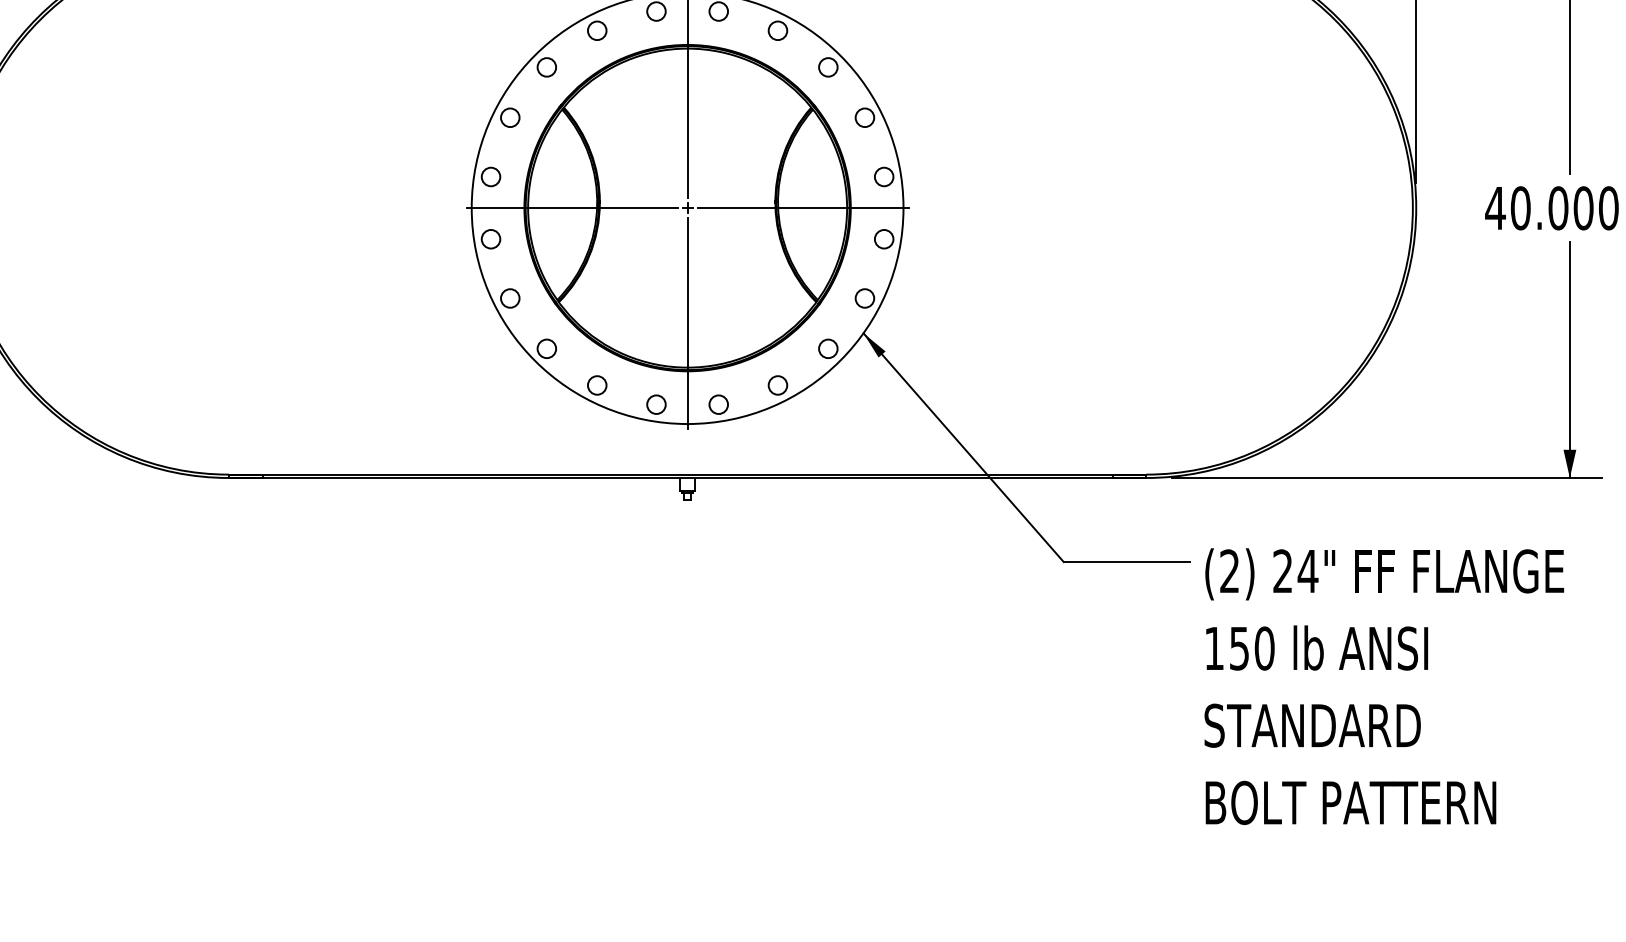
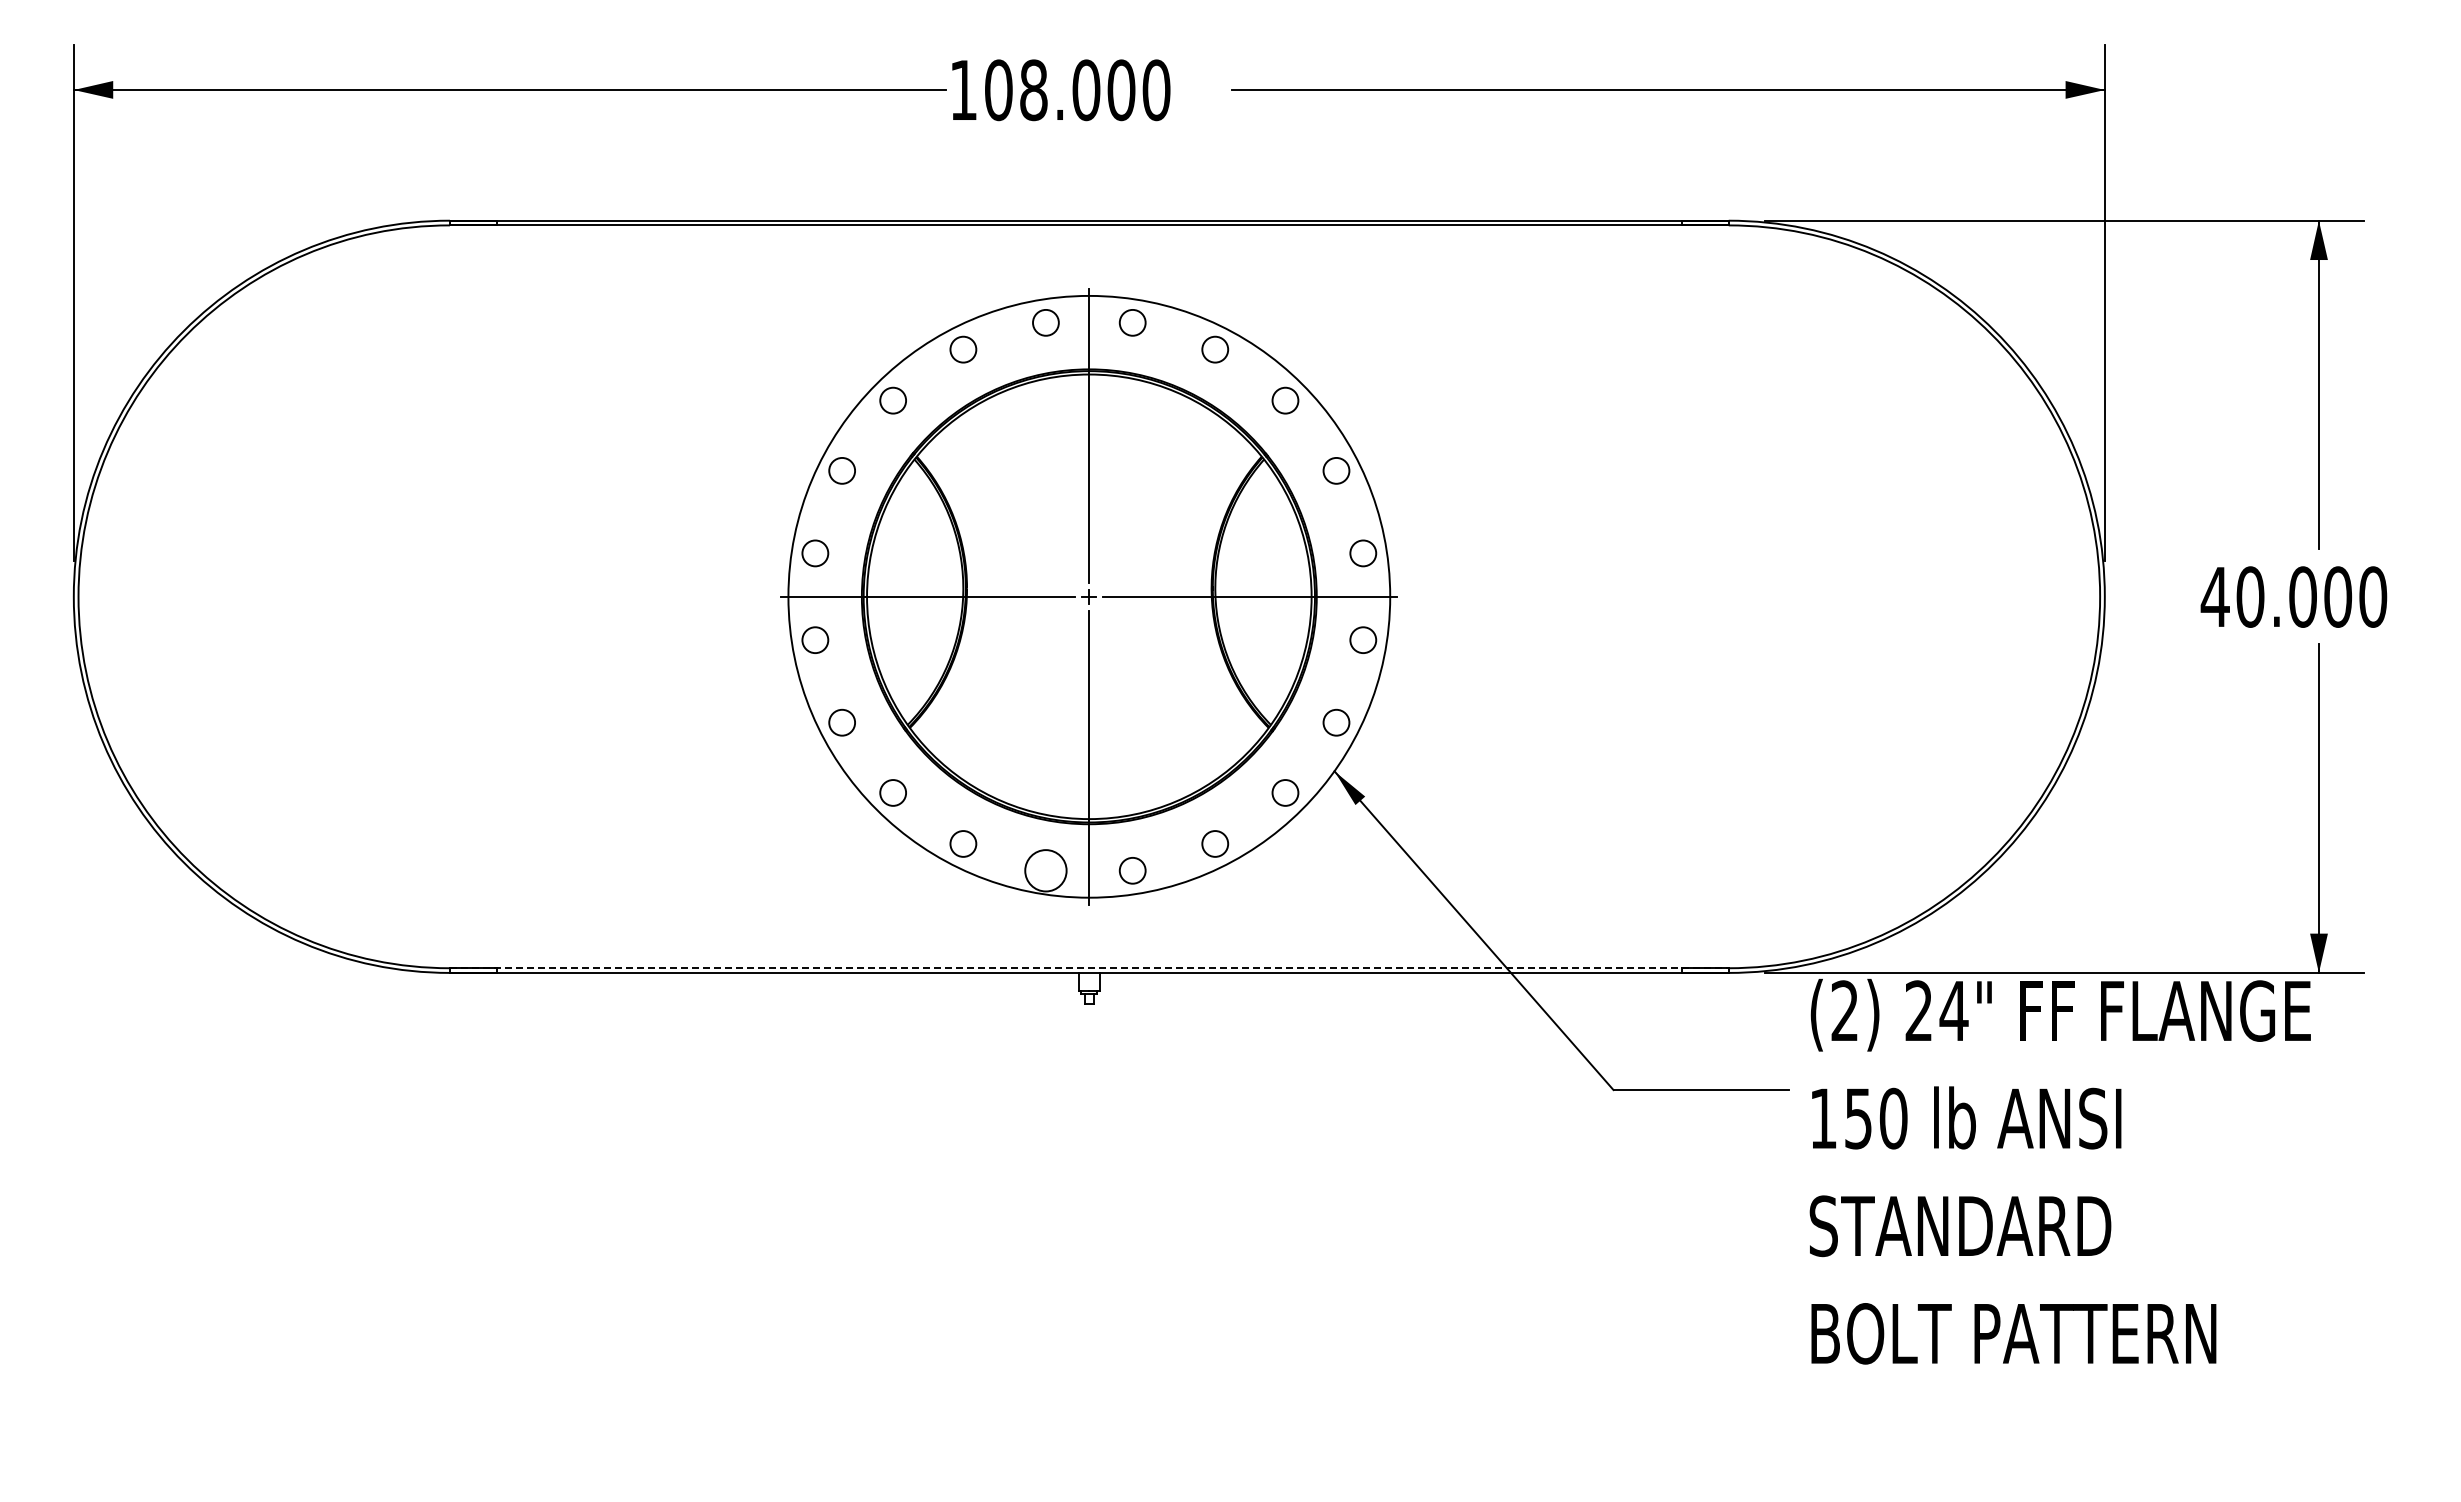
circle: (656, 404) -> (1045, 870), size x1.6
line: (687, 474) -> (1089, 968), solid -> dashed
text: (1383, 686) -> (2059, 1171), moved

